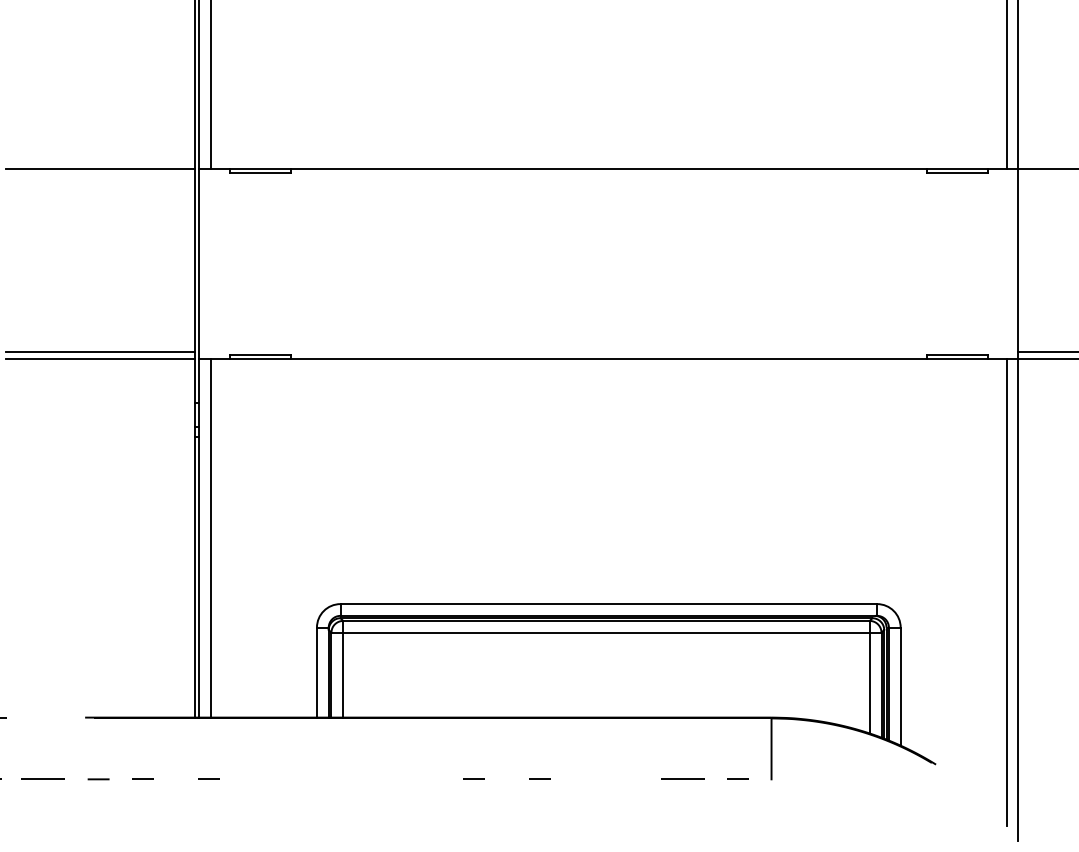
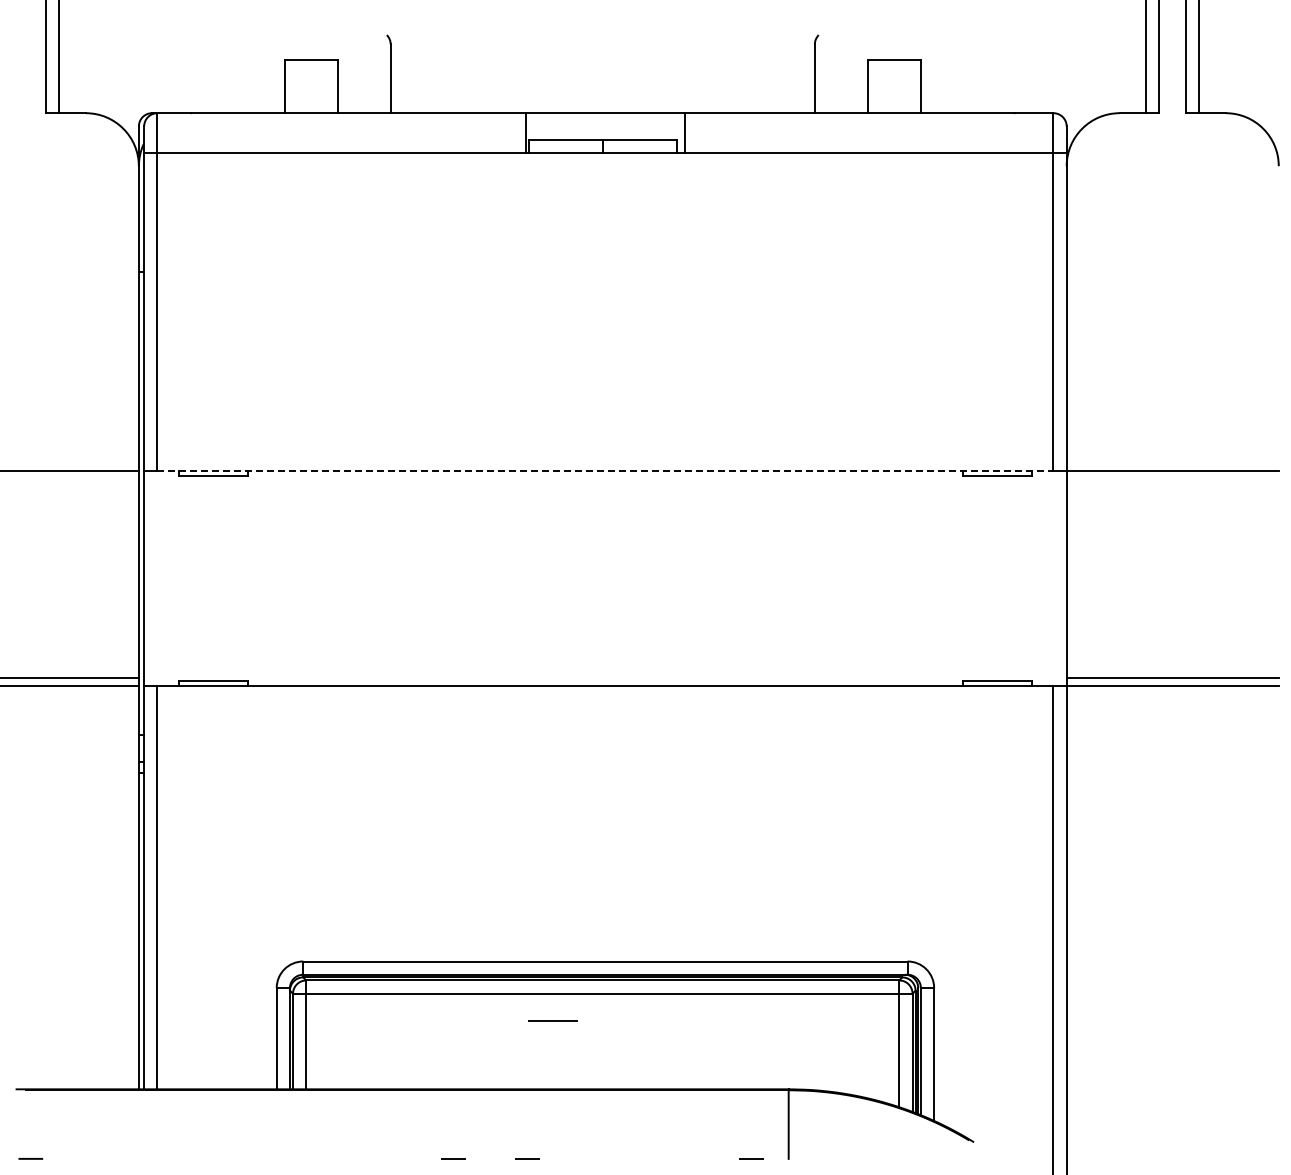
line: (608, 169) -> (605, 471), solid -> dashed
line: (142, 779) -> (80, 1158), removed
line: (208, 779) -> (154, 1158), removed
line: (682, 779) -> (552, 1020), moved

